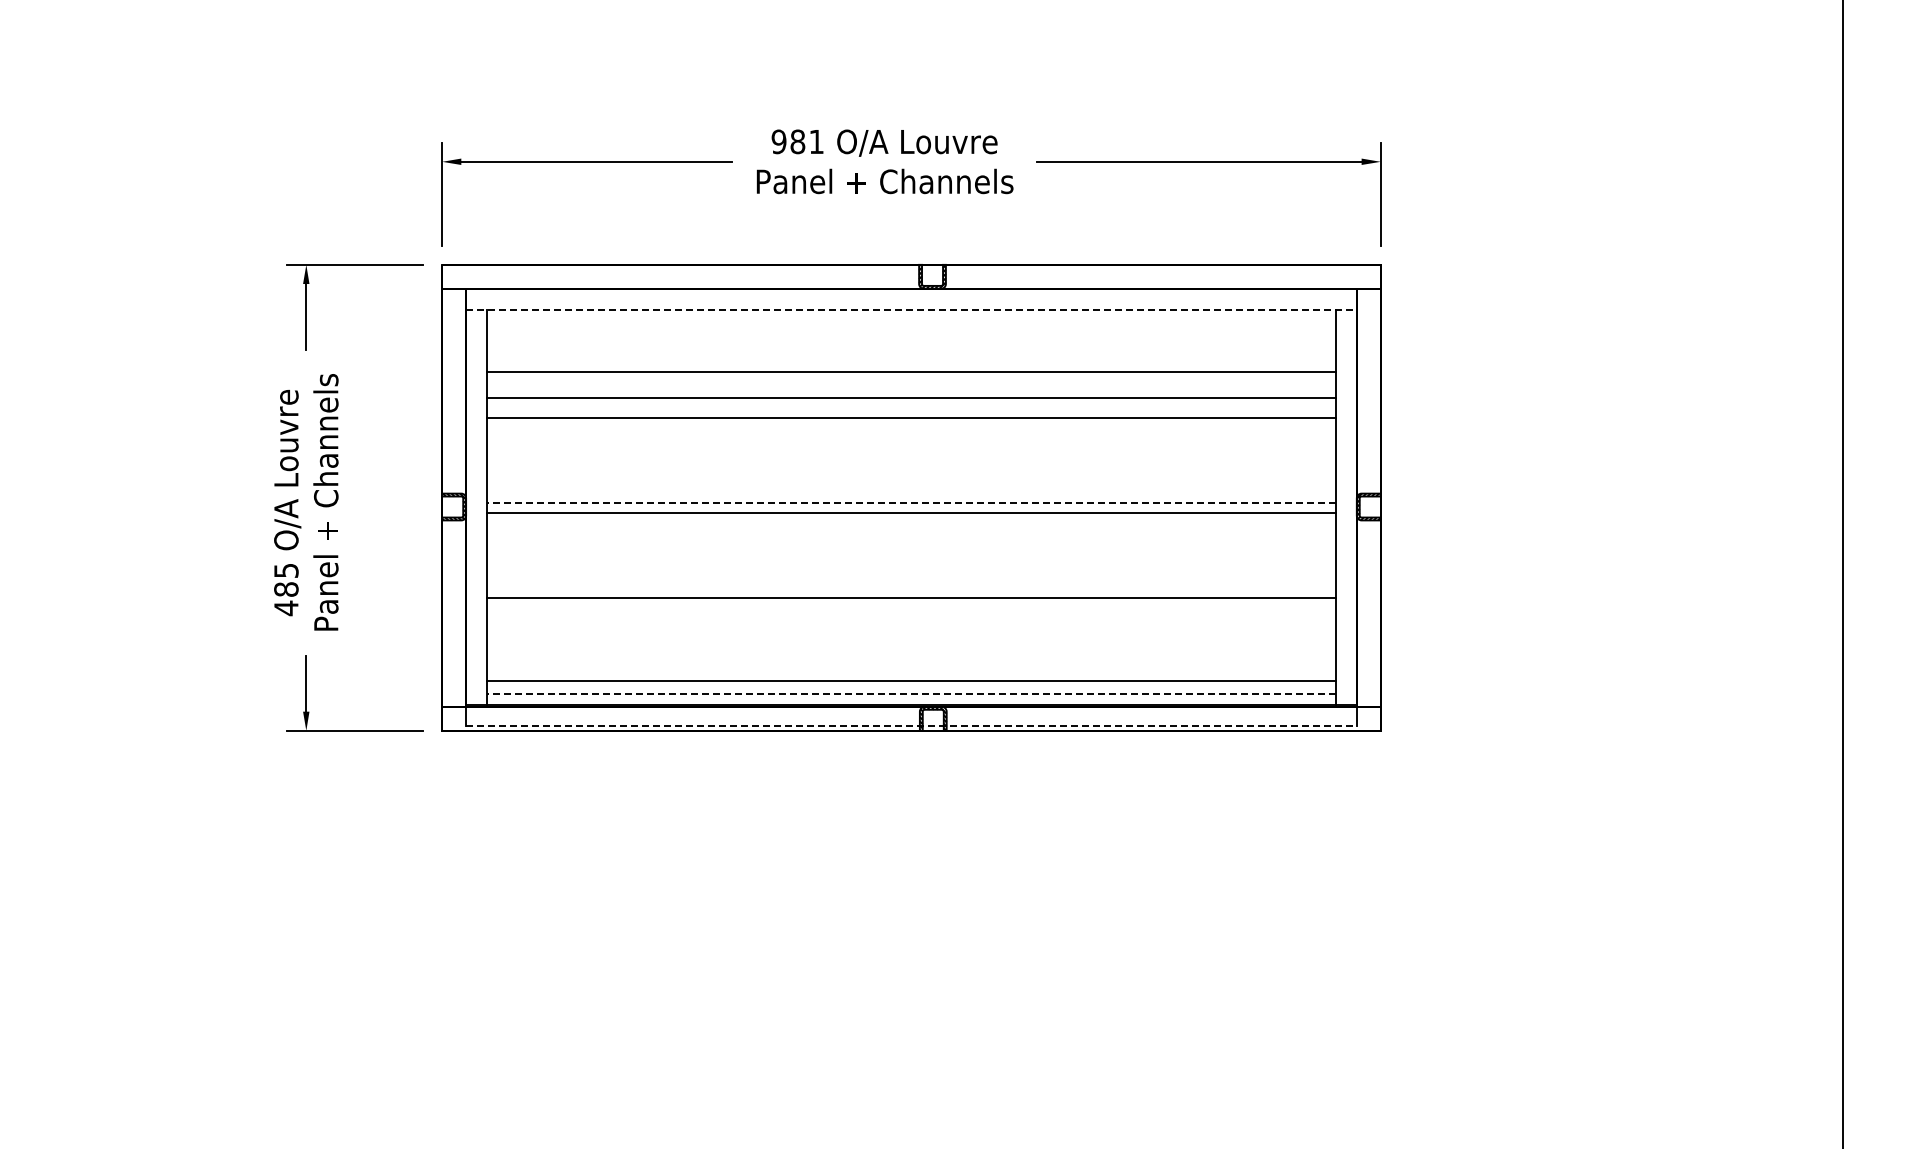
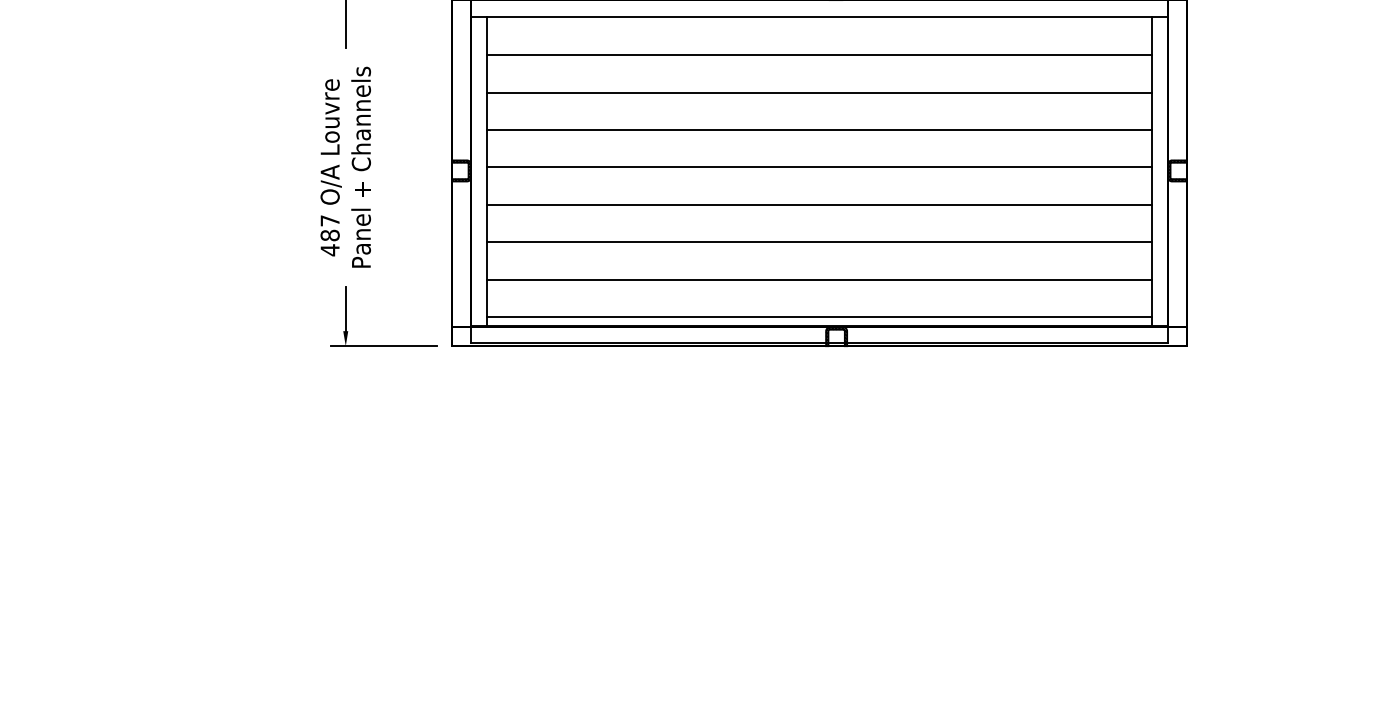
line: (911, 309) -> (819, 16), dashed -> solid
line: (911, 371) -> (819, 92), moved
line: (911, 398) -> (819, 55), moved
line: (911, 417) -> (819, 129), moved
line: (910, 502) -> (818, 167), dashed -> solid
line: (911, 513) -> (819, 204), moved
text: (286, 570) -> (330, 220), 485 -> 487
line: (911, 681) -> (819, 280), moved
line: (910, 693) -> (818, 316), dashed -> solid
line: (911, 726) -> (819, 342), dashed -> solid

